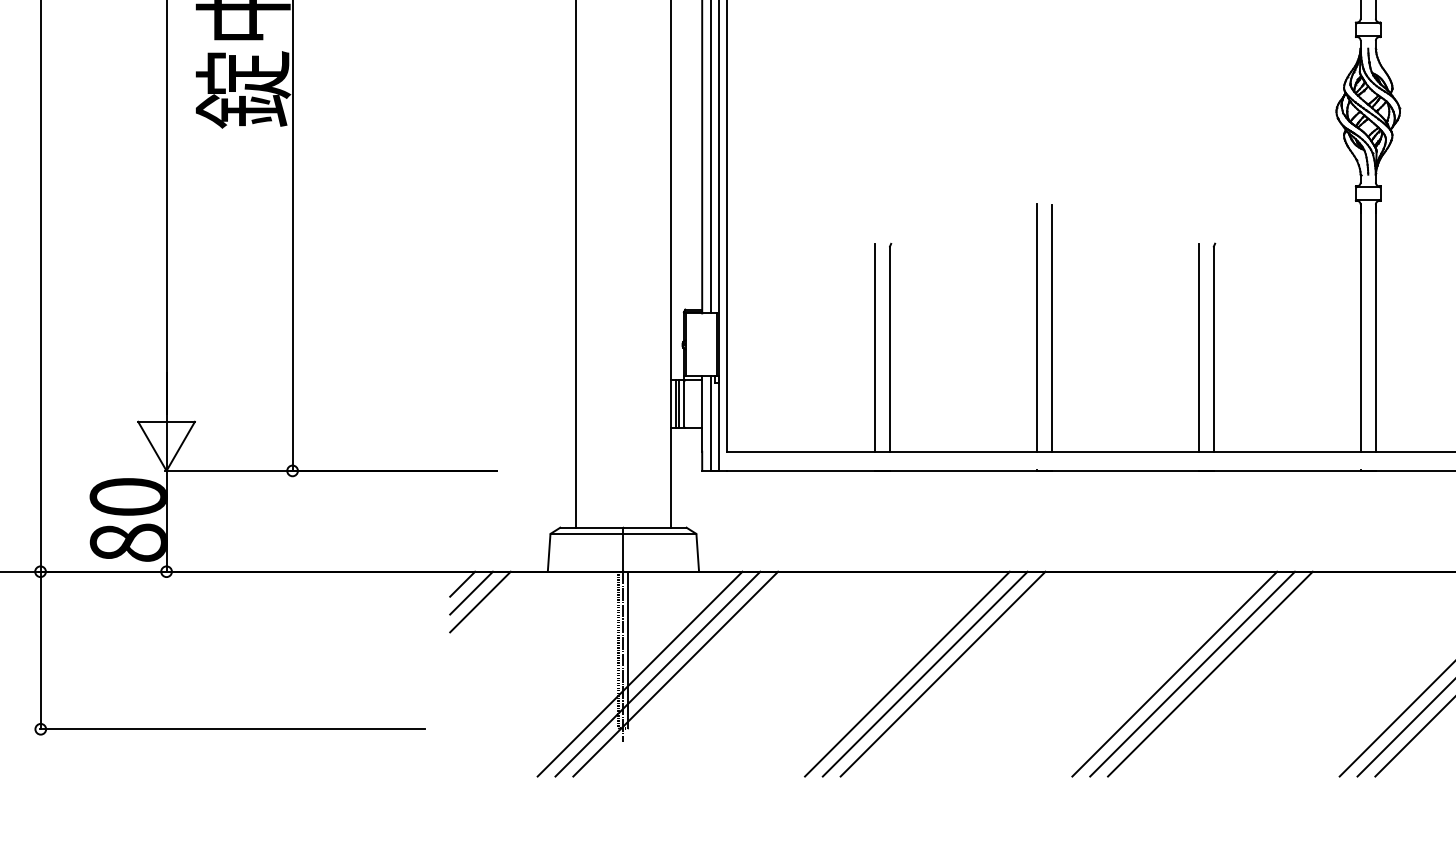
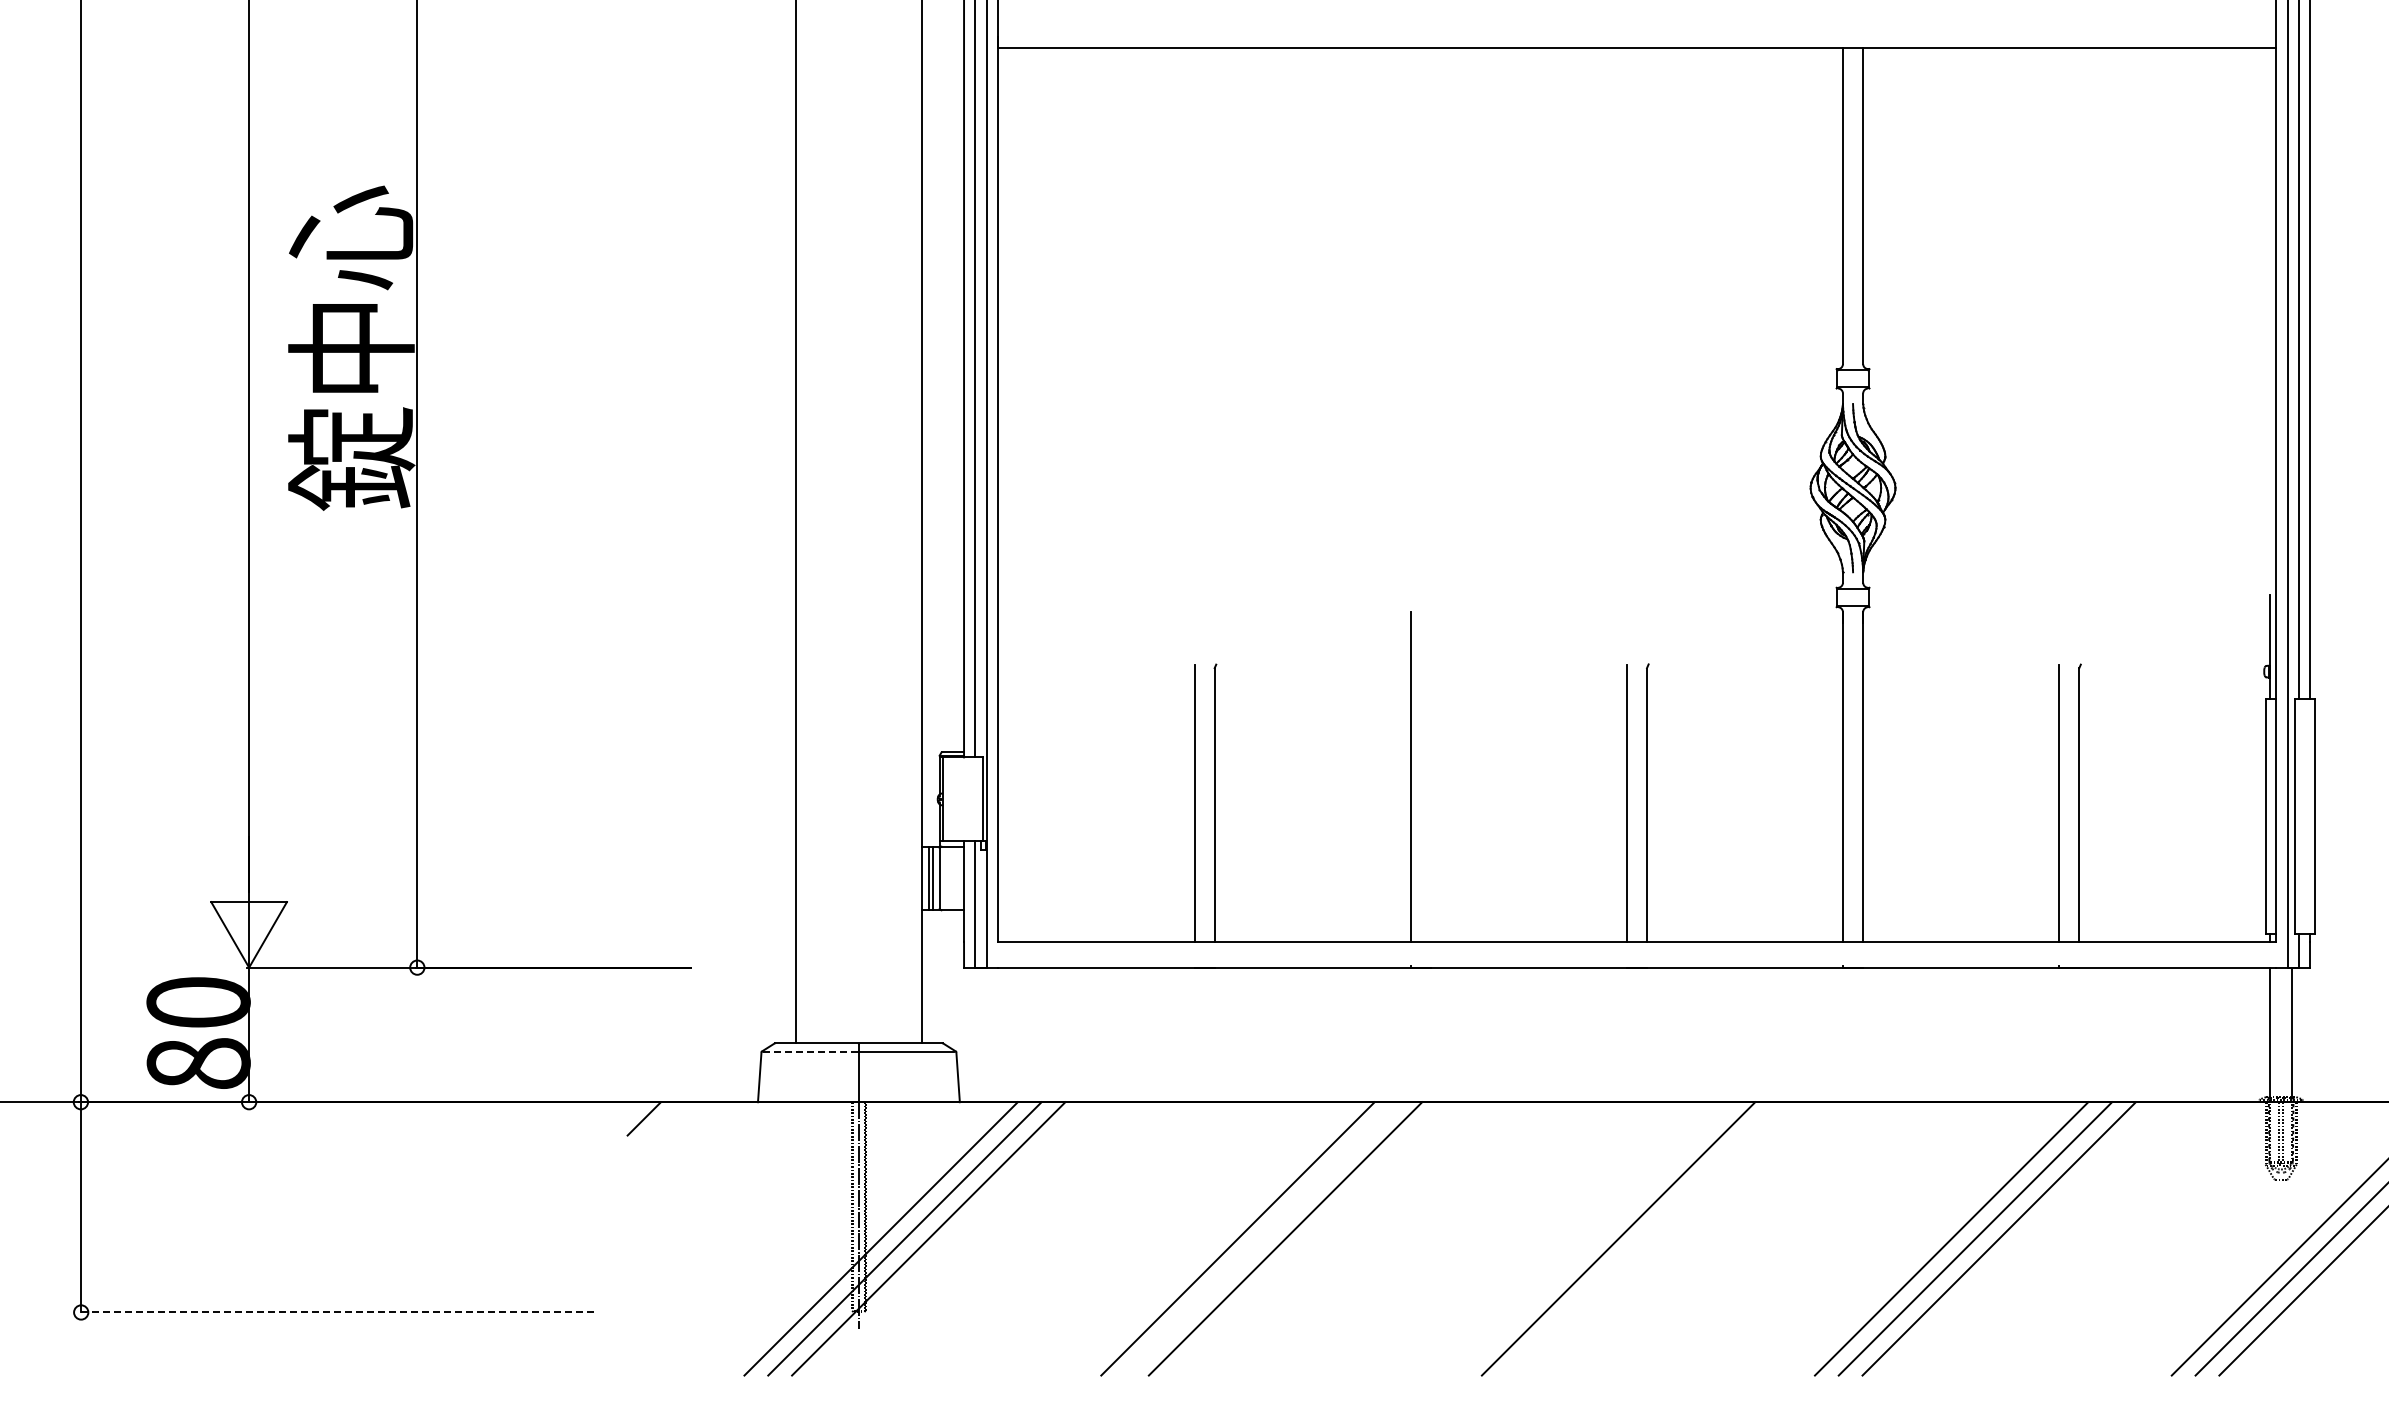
line: (1051, 327) -> (1430, 776), removed
line: (587, 533) -> (811, 1051), solid -> dashed
line: (471, 592) -> (655, 1130), removed
line: (480, 601) -> (667, 1142), removed
line: (925, 673) -> (1261, 1238), removed
line: (1174, 673) -> (1594, 1238), removed
line: (1210, 673) -> (1642, 1238), removed
line: (232, 729) -> (336, 1312), solid -> dashed

